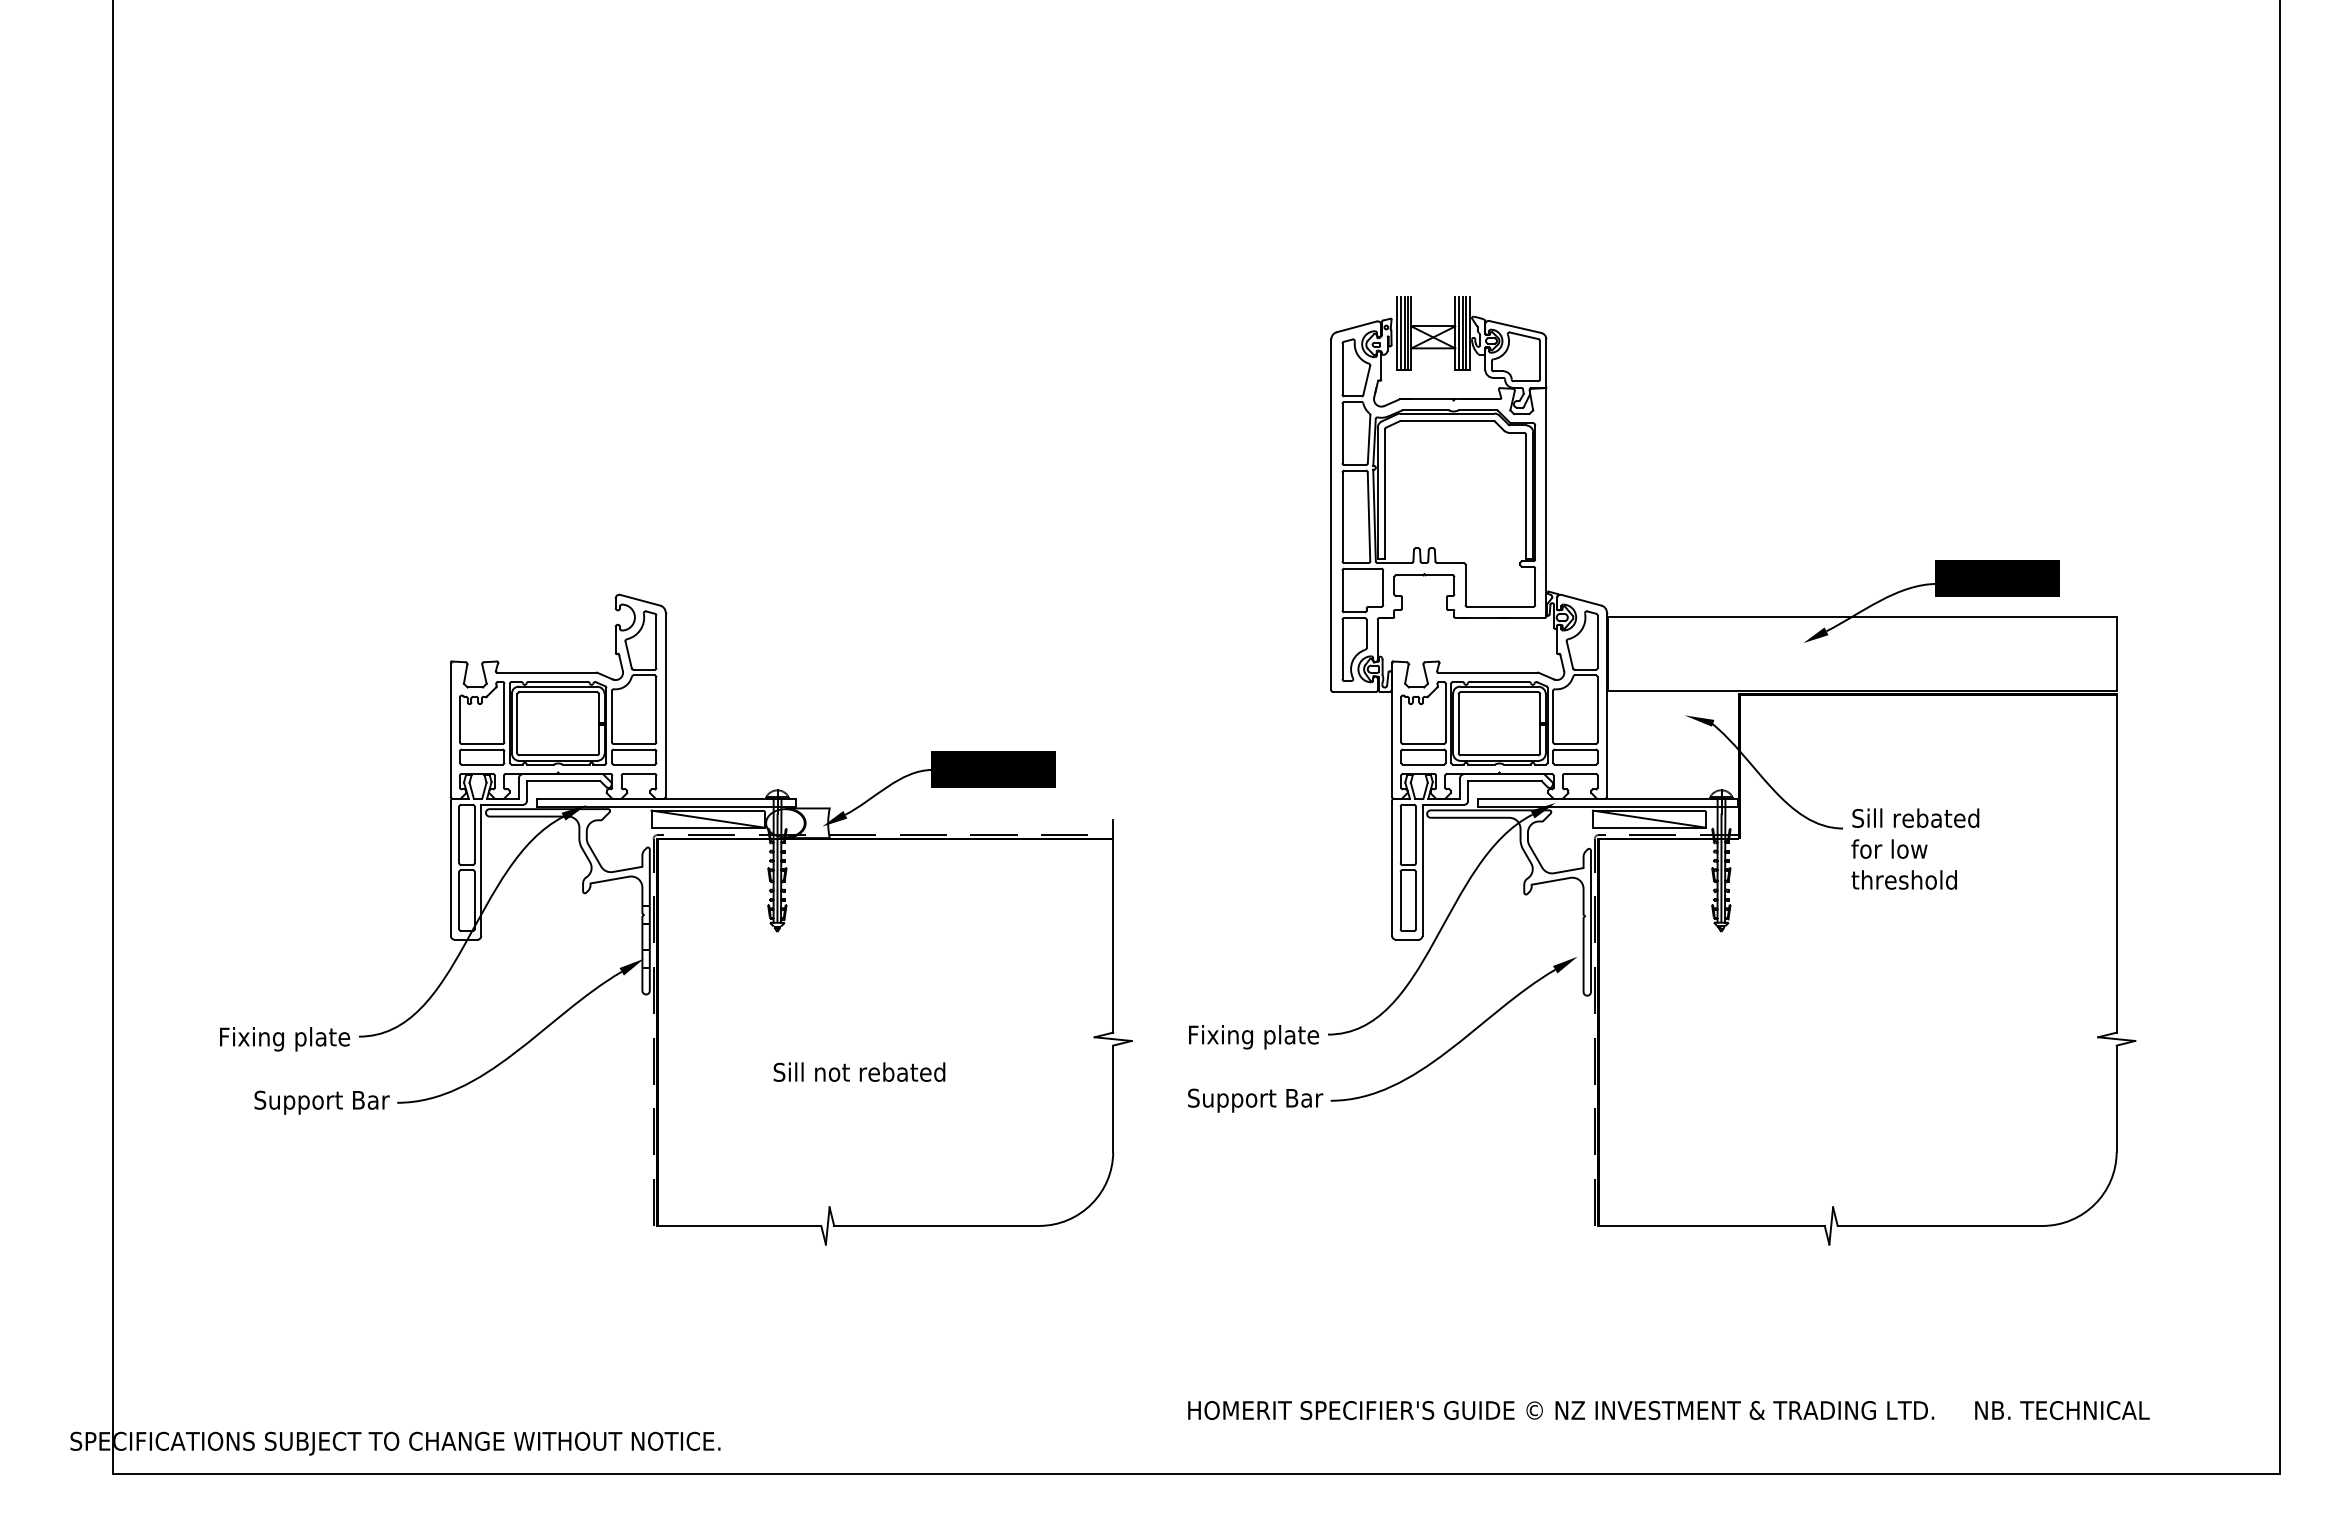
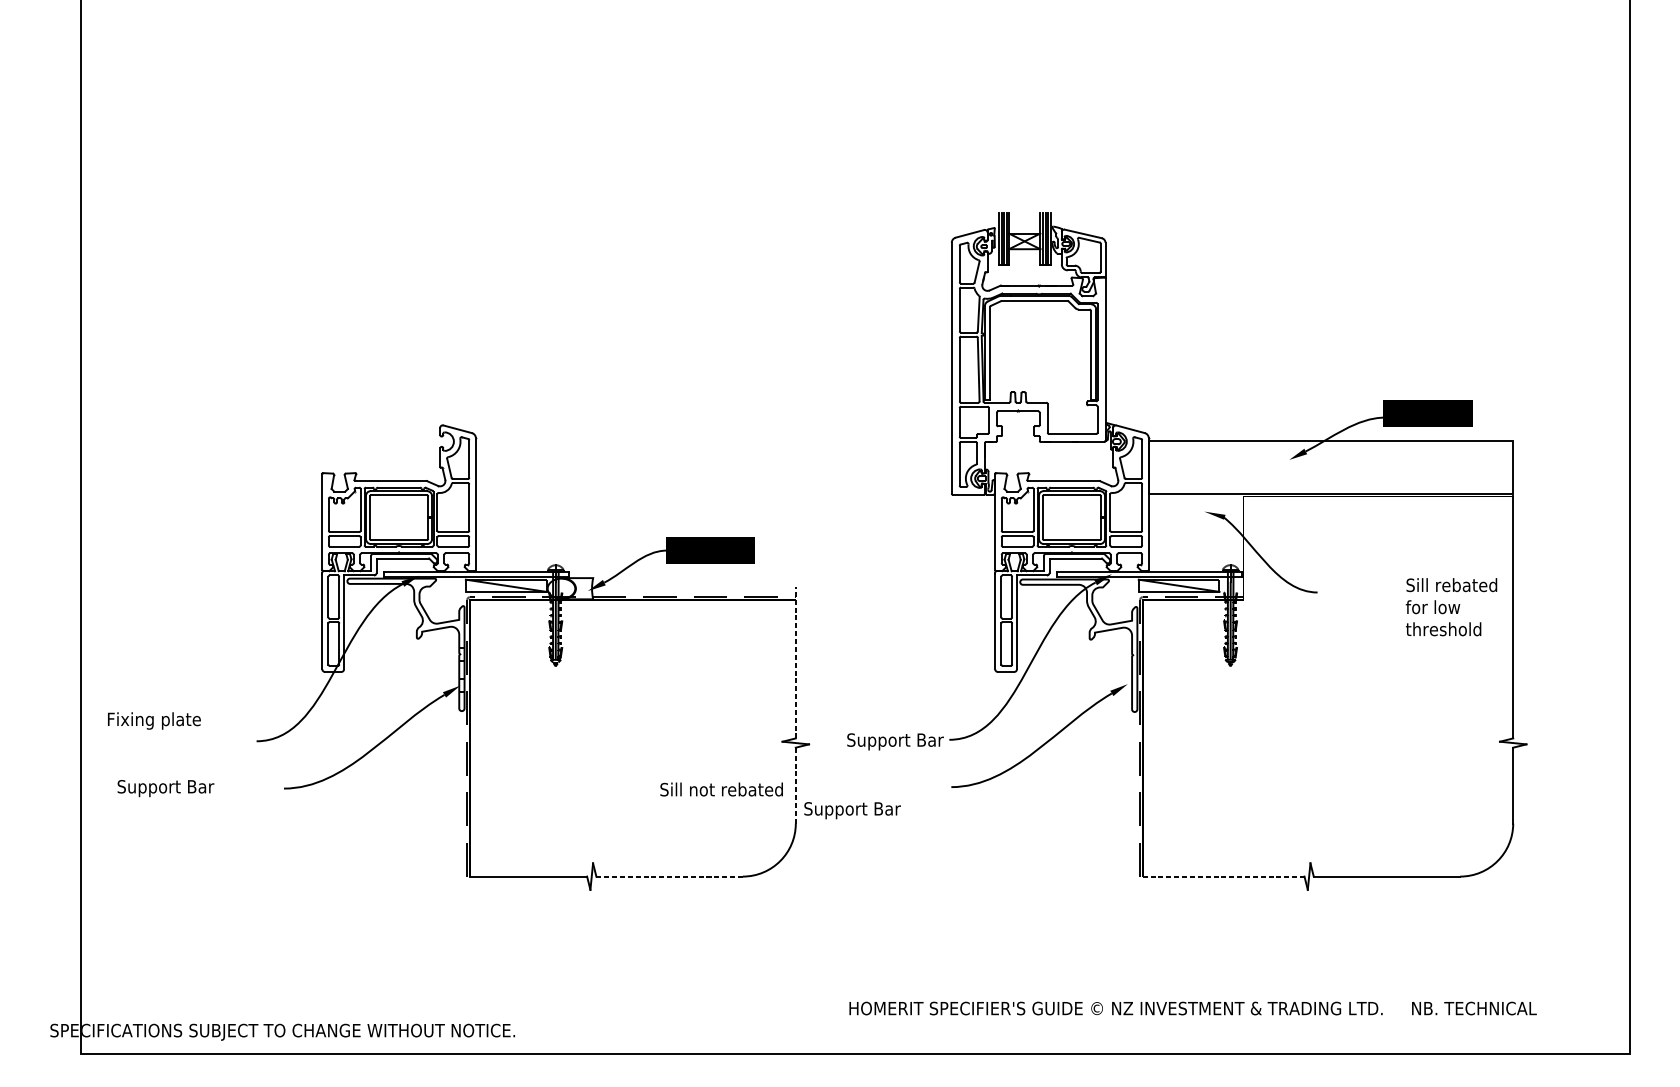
text: (1915, 848) -> (1451, 606), moved
line: (1113, 925) -> (796, 661), solid -> dashed
text: (1252, 1037) -> (895, 741), Fixing plate -> Support Bar
text: (285, 1039) -> (154, 721), moved
text: (859, 1071) -> (721, 789), moved
line: (1113, 1098) -> (796, 785), solid -> dashed
text: (1255, 1100) -> (852, 810), moved
text: (321, 1102) -> (165, 788), moved
line: (937, 1225) -> (670, 876), solid -> dashed
line: (1712, 1225) -> (1224, 876), solid -> dashed

